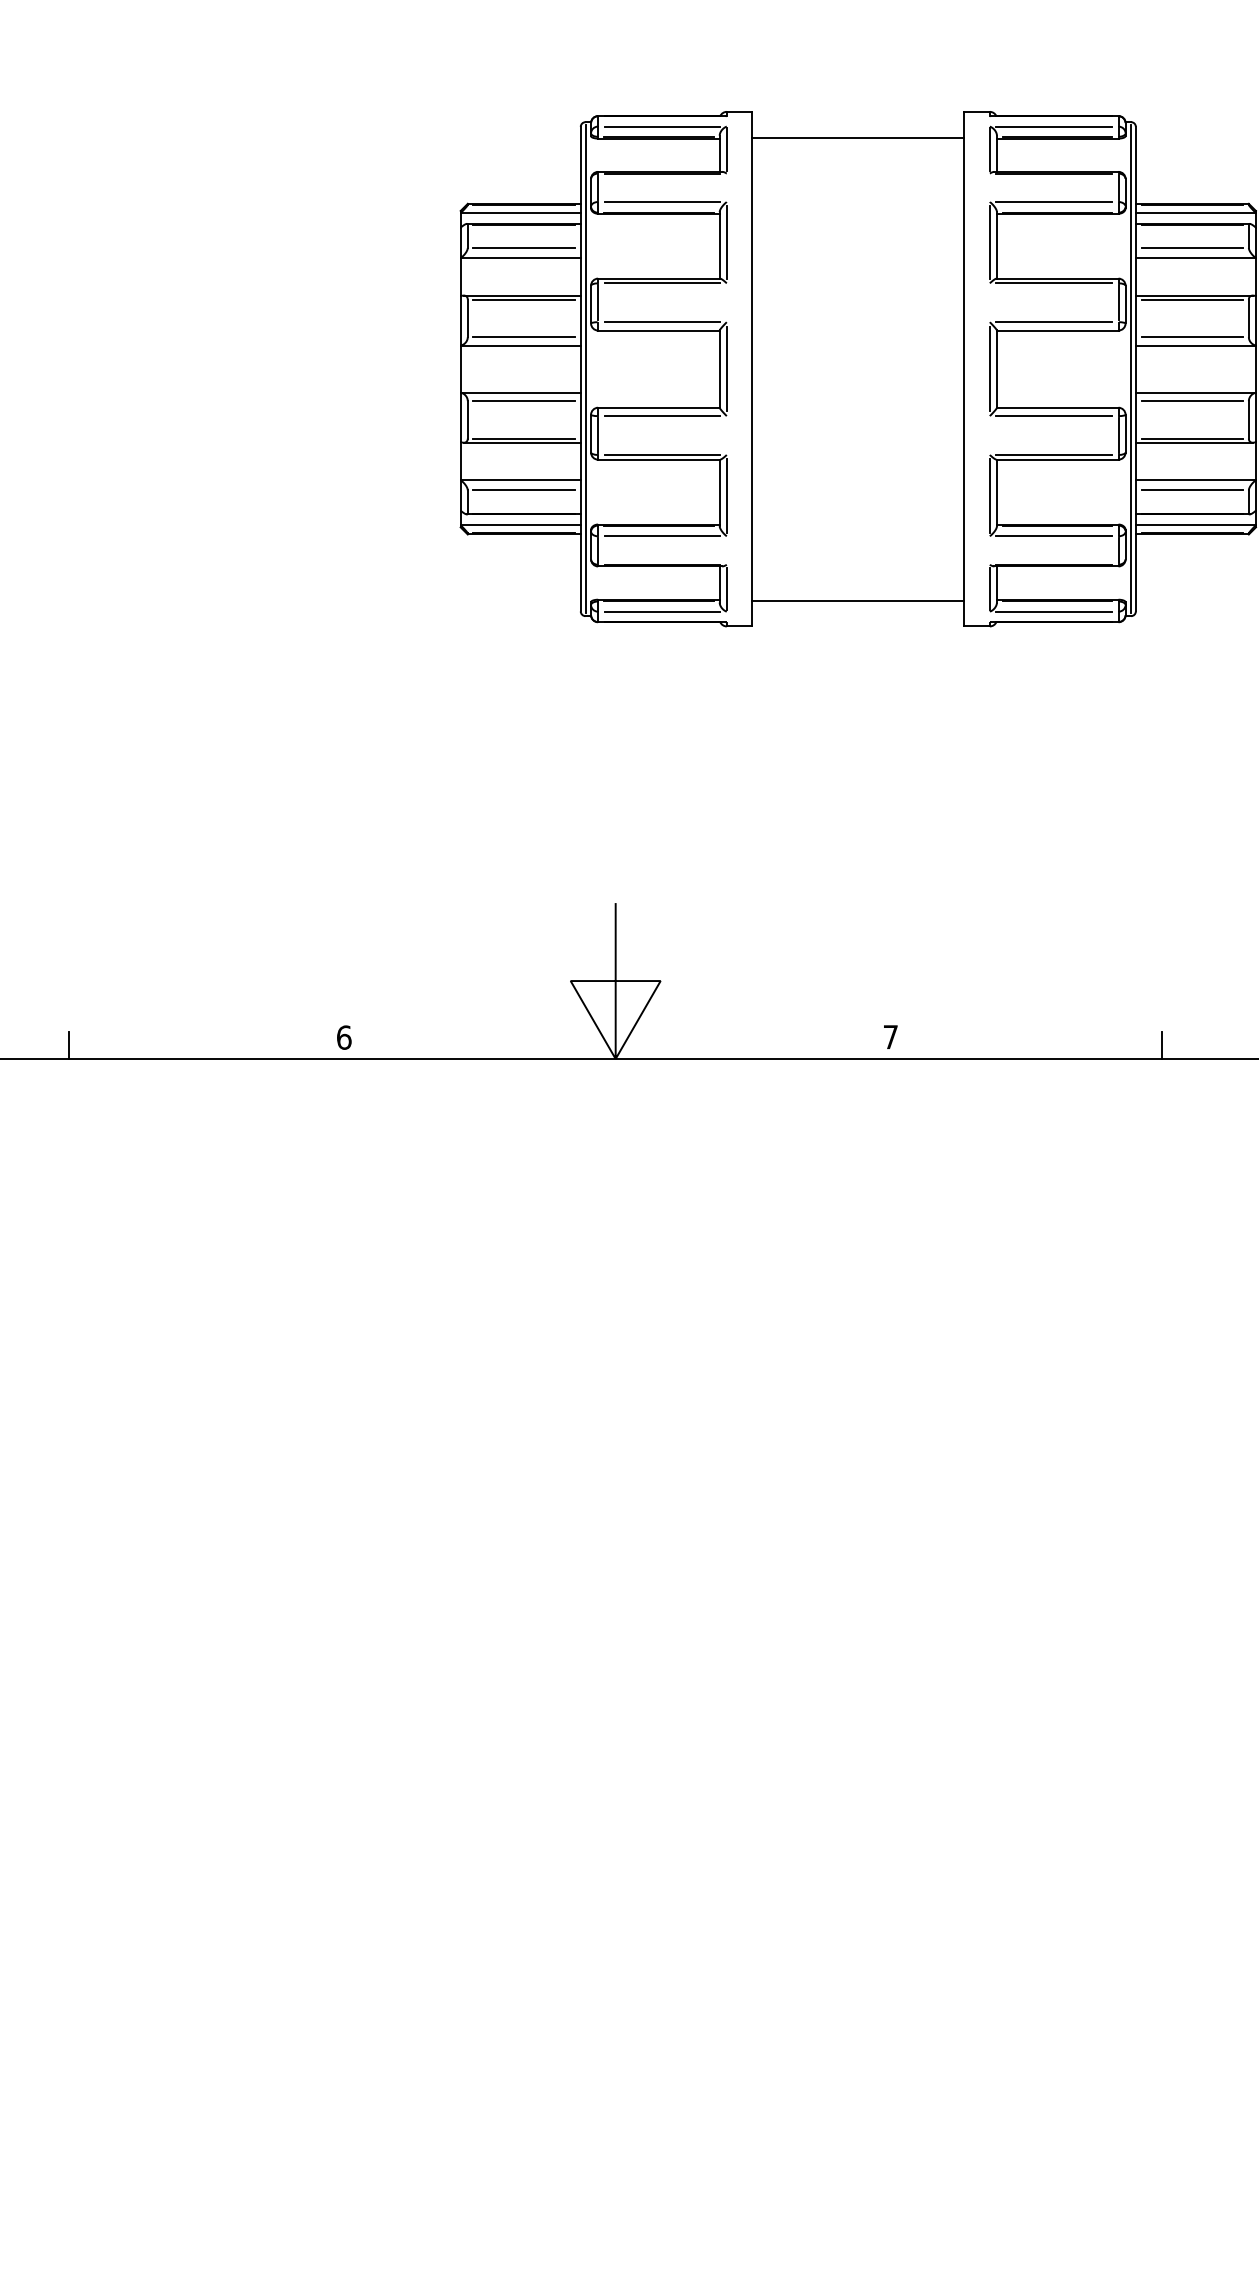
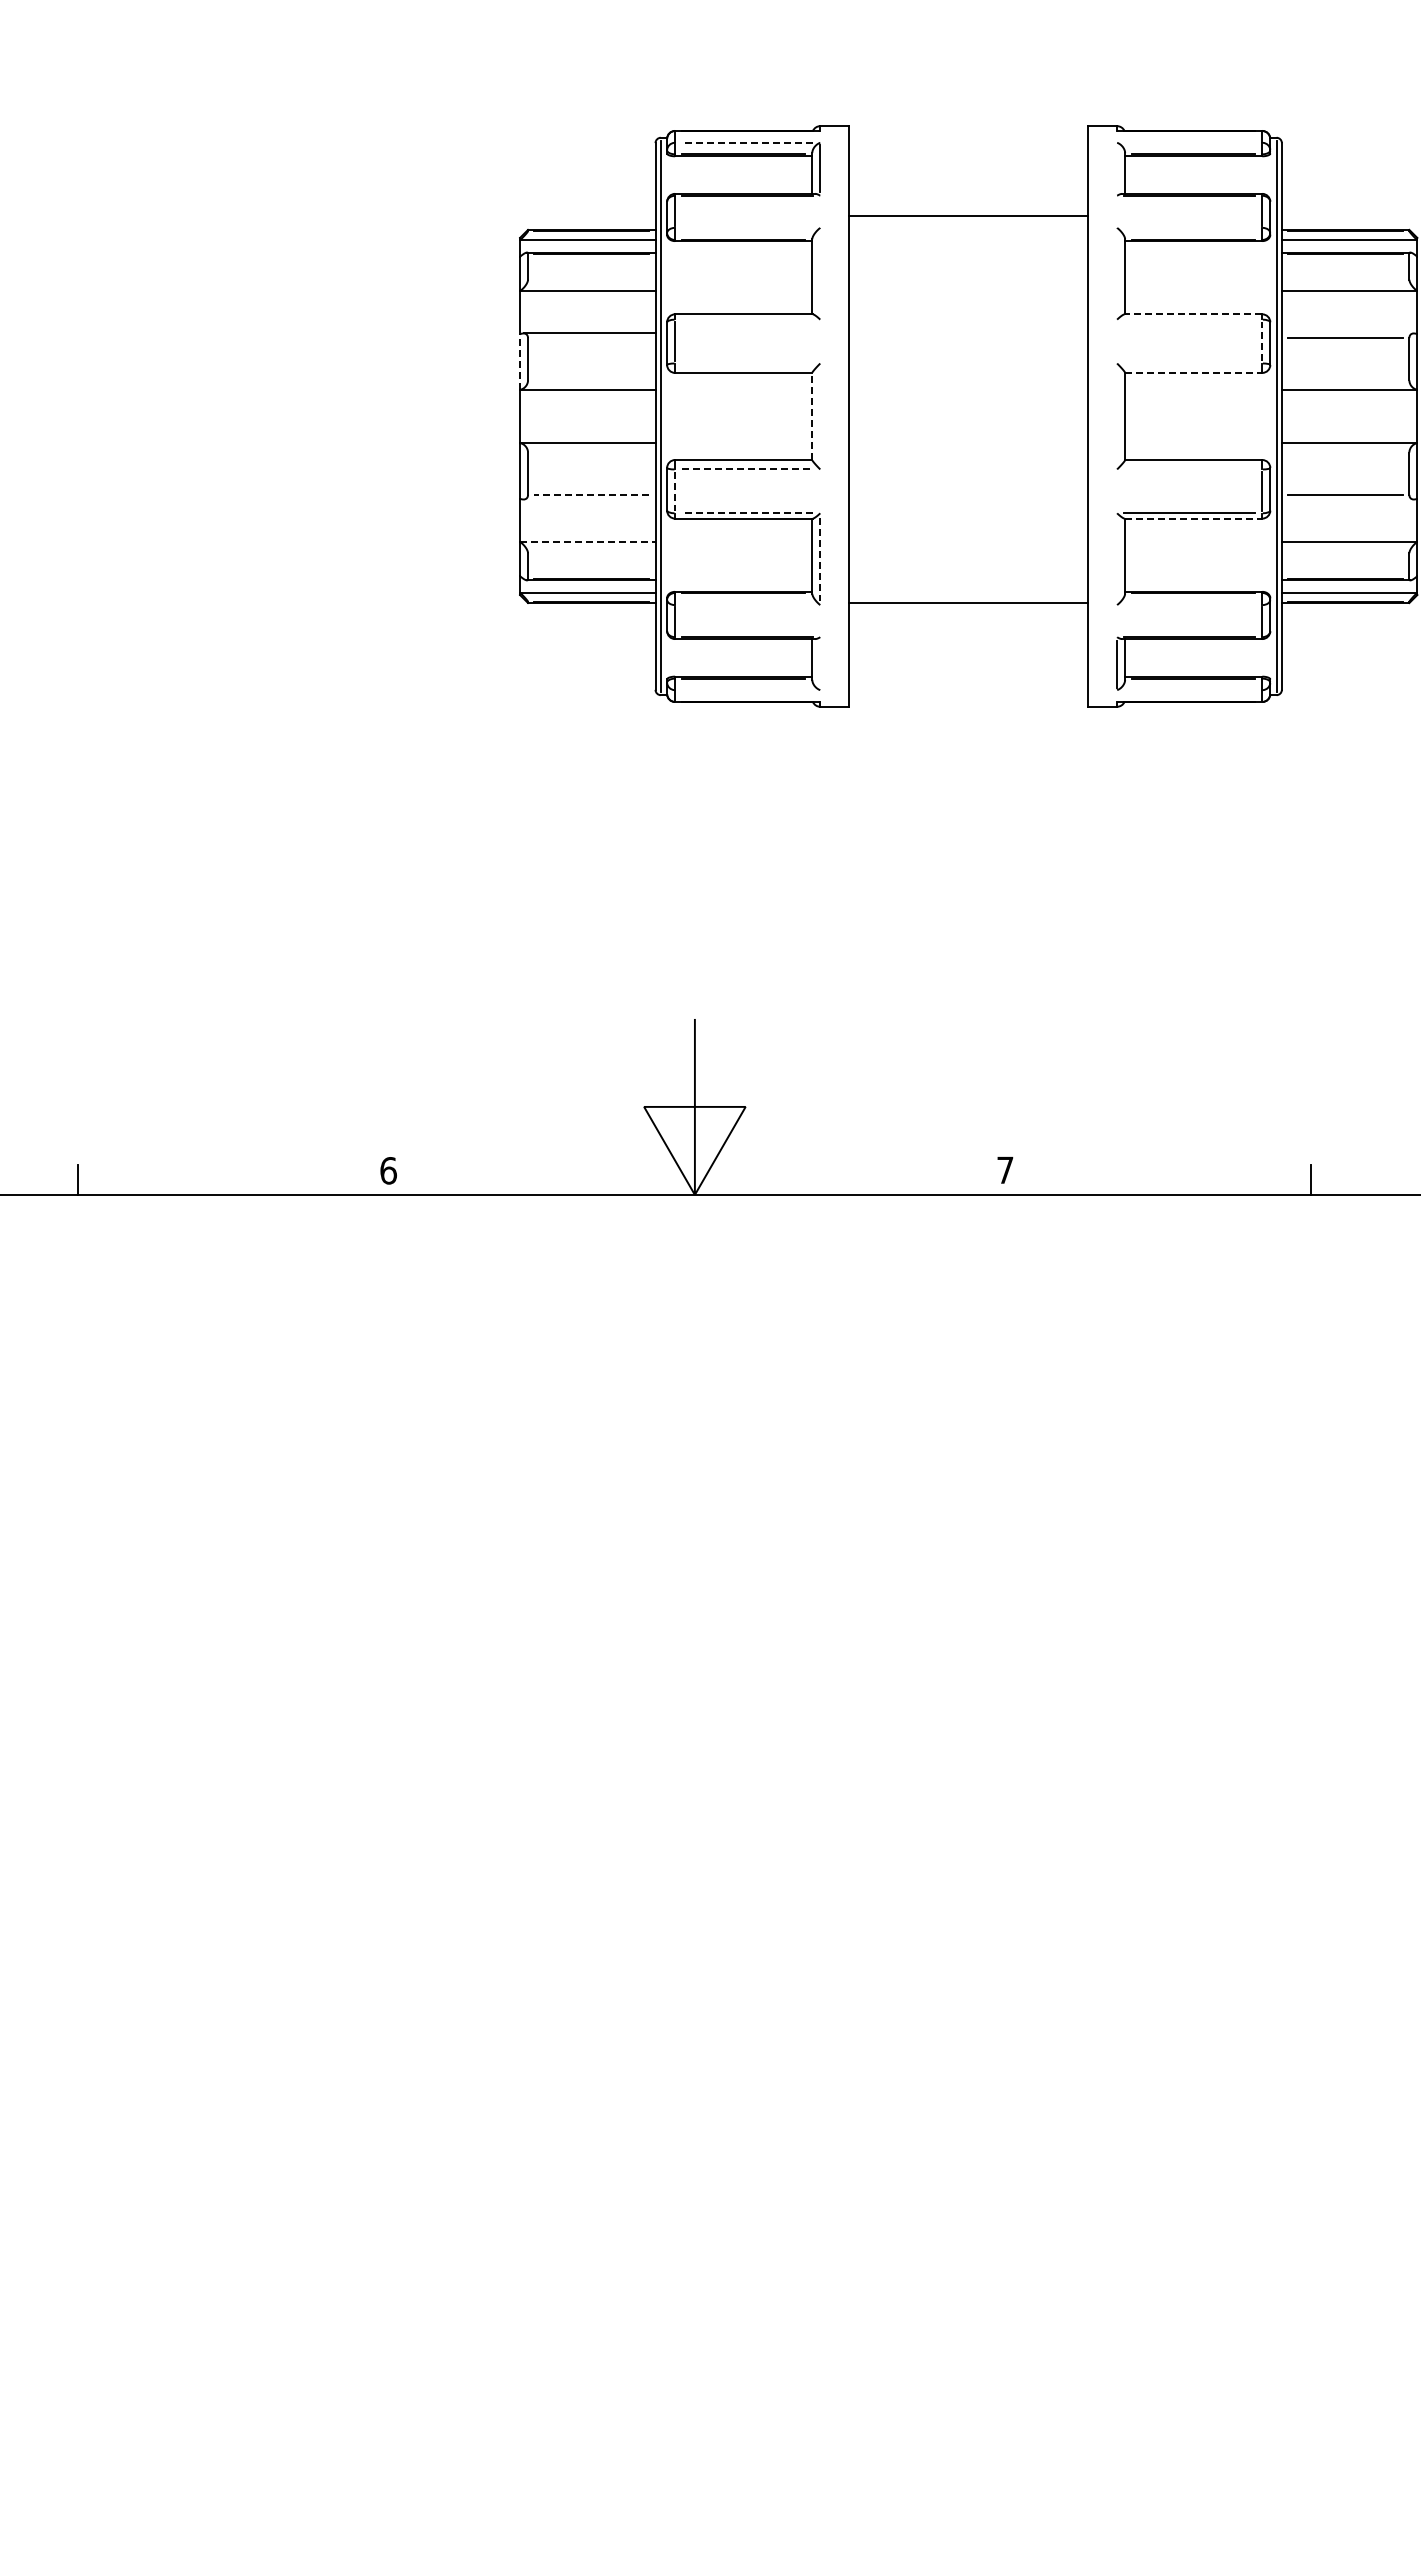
line: (662, 126) -> (747, 142), solid -> dashed
line: (1053, 126) -> (1189, 142), removed
line: (858, 137) -> (968, 216), moved
line: (990, 149) -> (1117, 168), removed
line: (662, 201) -> (747, 227), removed
line: (1053, 201) -> (1189, 227), removed
line: (726, 241) -> (820, 272), removed
line: (990, 241) -> (1117, 272), removed
line: (524, 247) -> (591, 279), removed
line: (1192, 247) -> (1345, 279), removed
line: (1057, 278) -> (1193, 314), solid -> dashed
line: (662, 283) -> (747, 319), removed
line: (1053, 283) -> (1189, 319), removed
line: (1194, 295) -> (1347, 333), removed
line: (524, 300) -> (591, 338), removed
line: (1118, 302) -> (1262, 341), solid -> dashed
line: (461, 321) -> (520, 362), solid -> dashed
line: (662, 322) -> (747, 363), removed
line: (1053, 322) -> (1189, 363), removed
line: (1057, 330) -> (1193, 372), solid -> dashed
line: (524, 337) -> (591, 380), removed
line: (1192, 337) -> (1345, 380), removed
line: (719, 369) -> (812, 416), solid -> dashed
line: (726, 369) -> (820, 416), removed
line: (990, 369) -> (1117, 416), removed
line: (524, 401) -> (591, 452), removed
line: (1192, 401) -> (1345, 452), removed
line: (663, 416) -> (748, 469), solid -> dashed
line: (1053, 416) -> (1189, 469), removed
line: (598, 435) -> (675, 491), solid -> dashed
line: (524, 438) -> (591, 494), solid -> dashed
line: (522, 442) -> (589, 499), removed
line: (1194, 442) -> (1347, 499), removed
line: (662, 455) -> (747, 513), solid -> dashed
line: (1057, 459) -> (1193, 518), solid -> dashed
line: (520, 479) -> (587, 541), solid -> dashed
line: (524, 490) -> (591, 553), removed
line: (1192, 490) -> (1345, 553), removed
line: (990, 495) -> (1117, 559), removed
line: (726, 496) -> (820, 560), solid -> dashed
line: (662, 536) -> (747, 605), removed
line: (1053, 536) -> (1189, 605), removed
line: (726, 588) -> (820, 664), removed
line: (858, 600) -> (968, 602), moved
line: (662, 611) -> (747, 690), removed
line: (1053, 611) -> (1189, 690), removed

